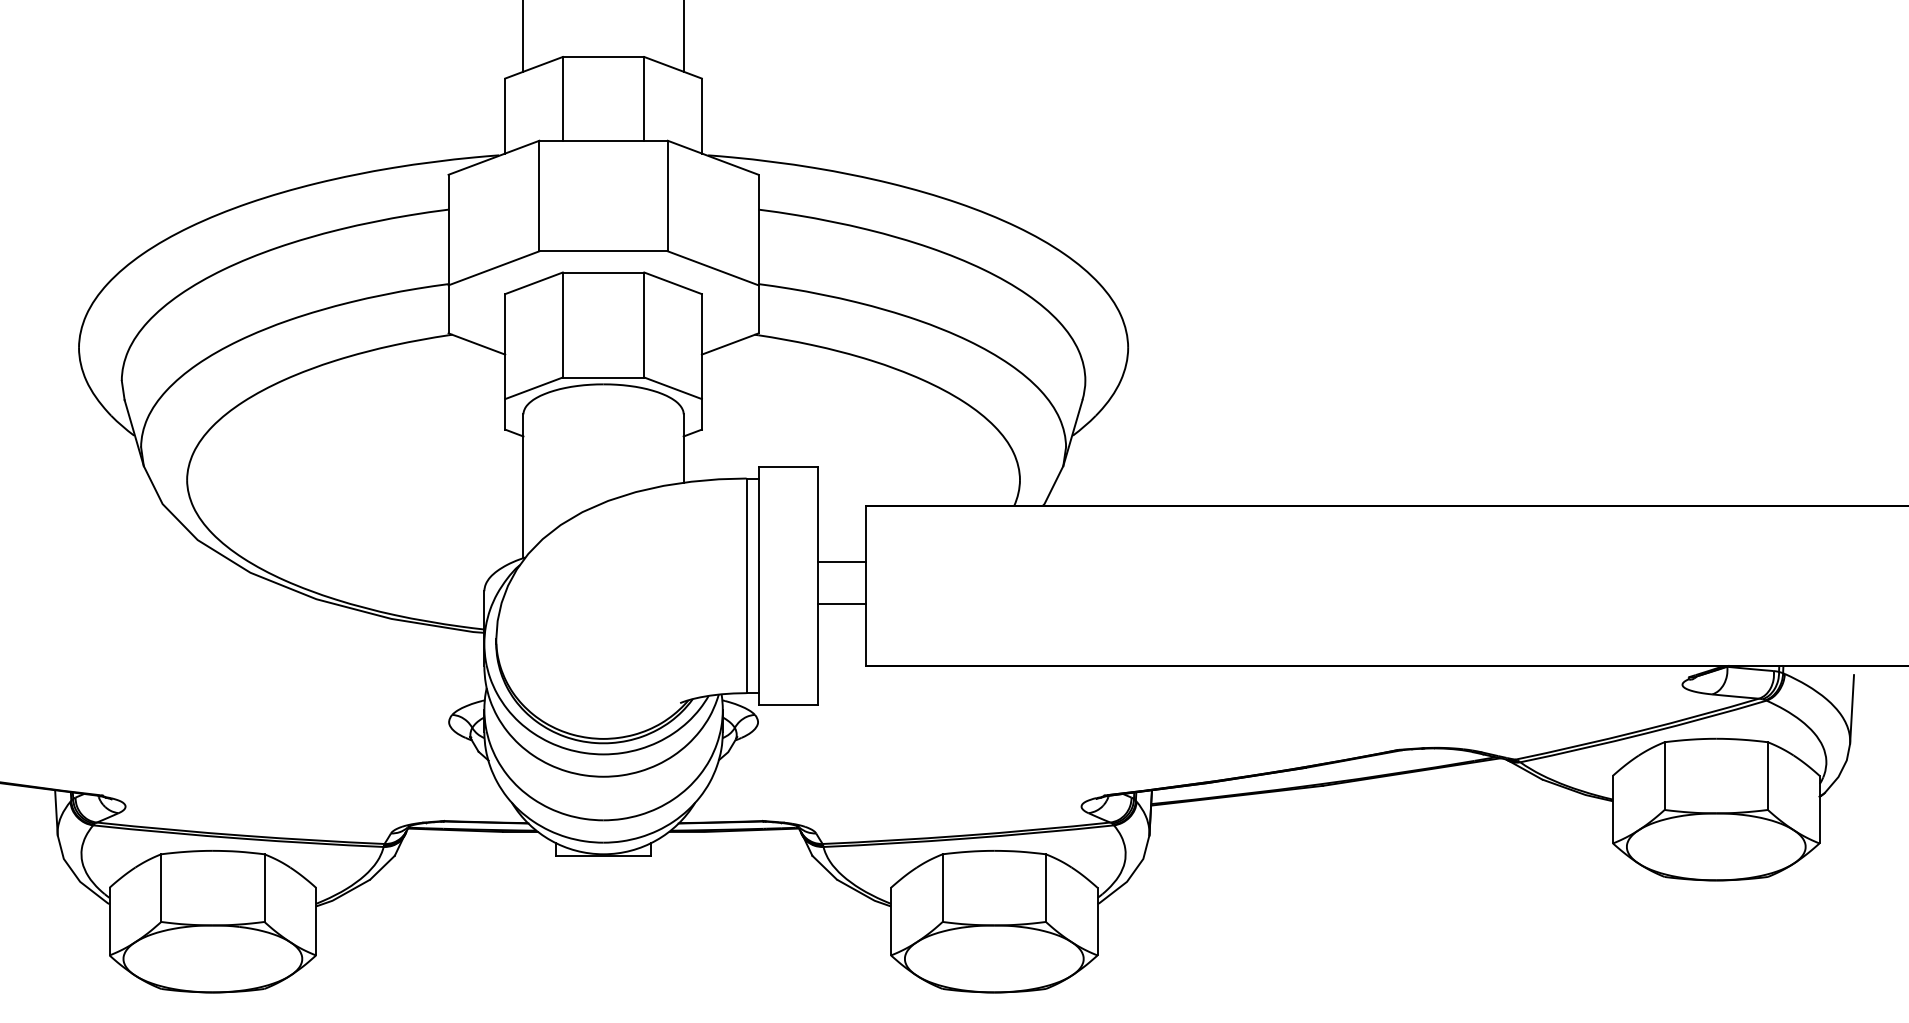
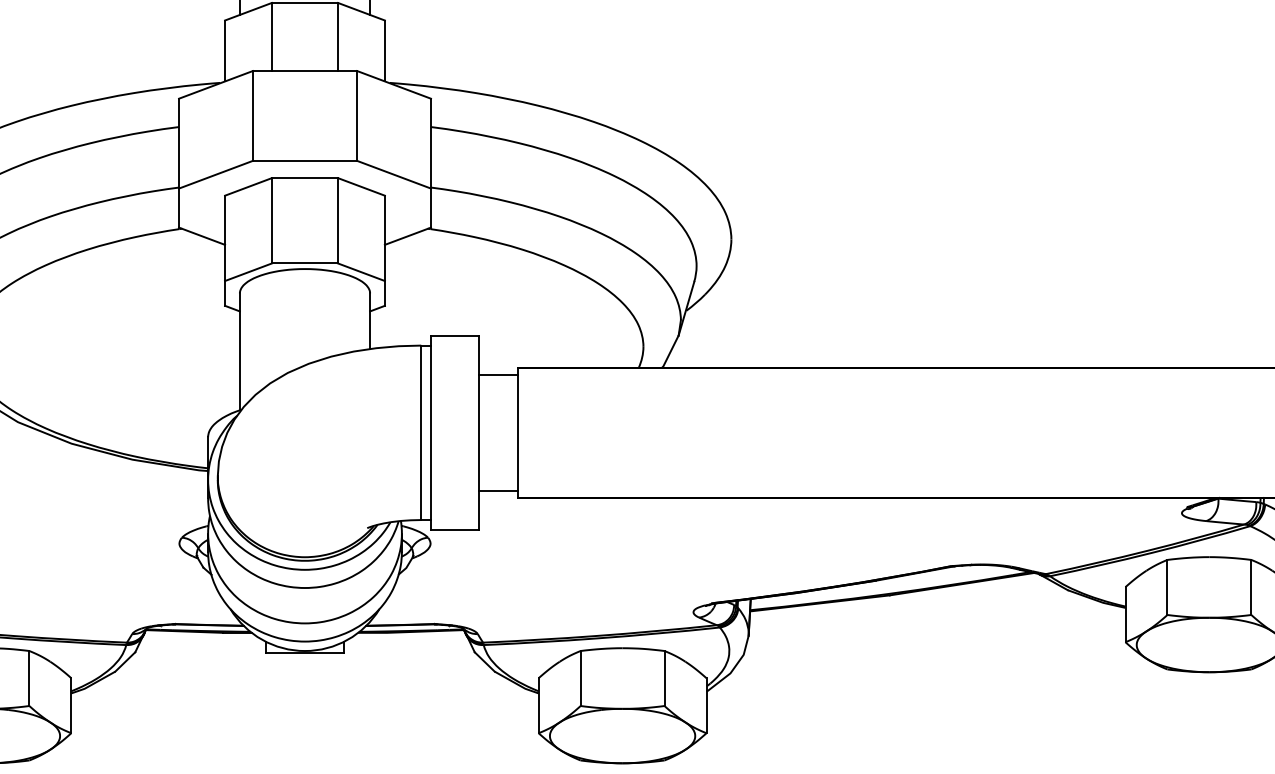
line: (841, 562) -> (498, 374), moved
line: (841, 604) -> (498, 491), moved

